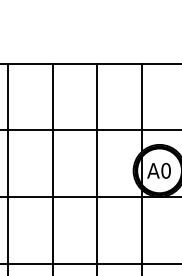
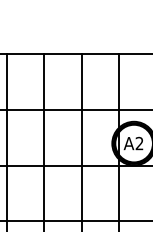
text: (165, 170) -> (139, 143), A0 -> A2

